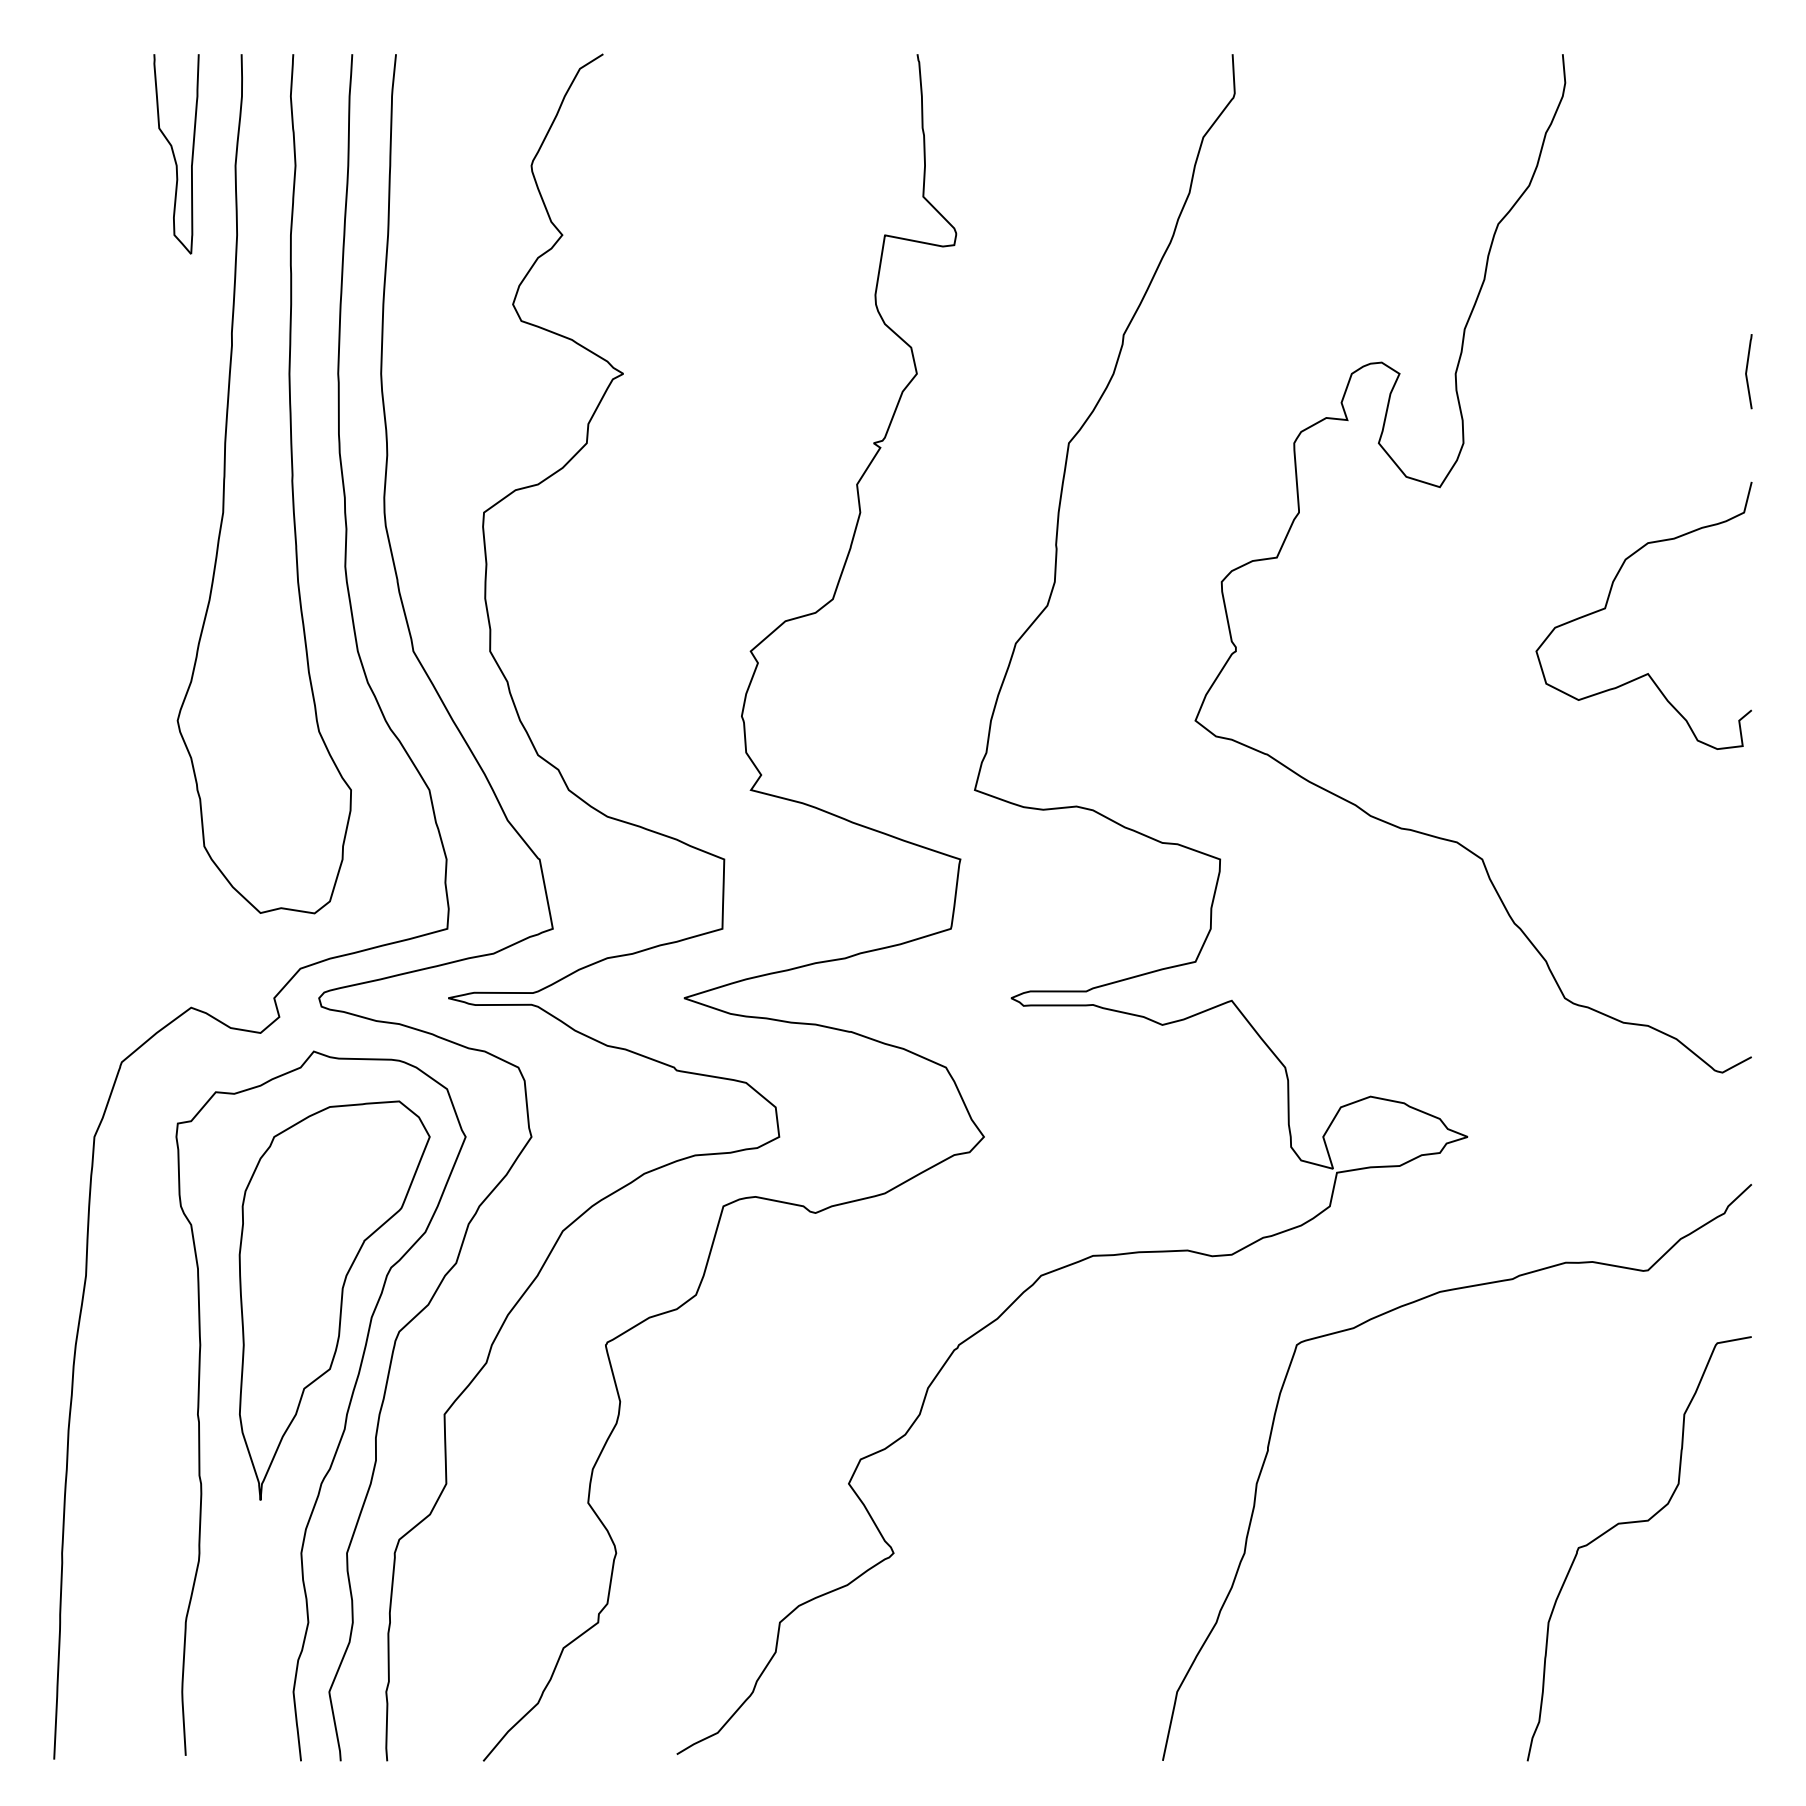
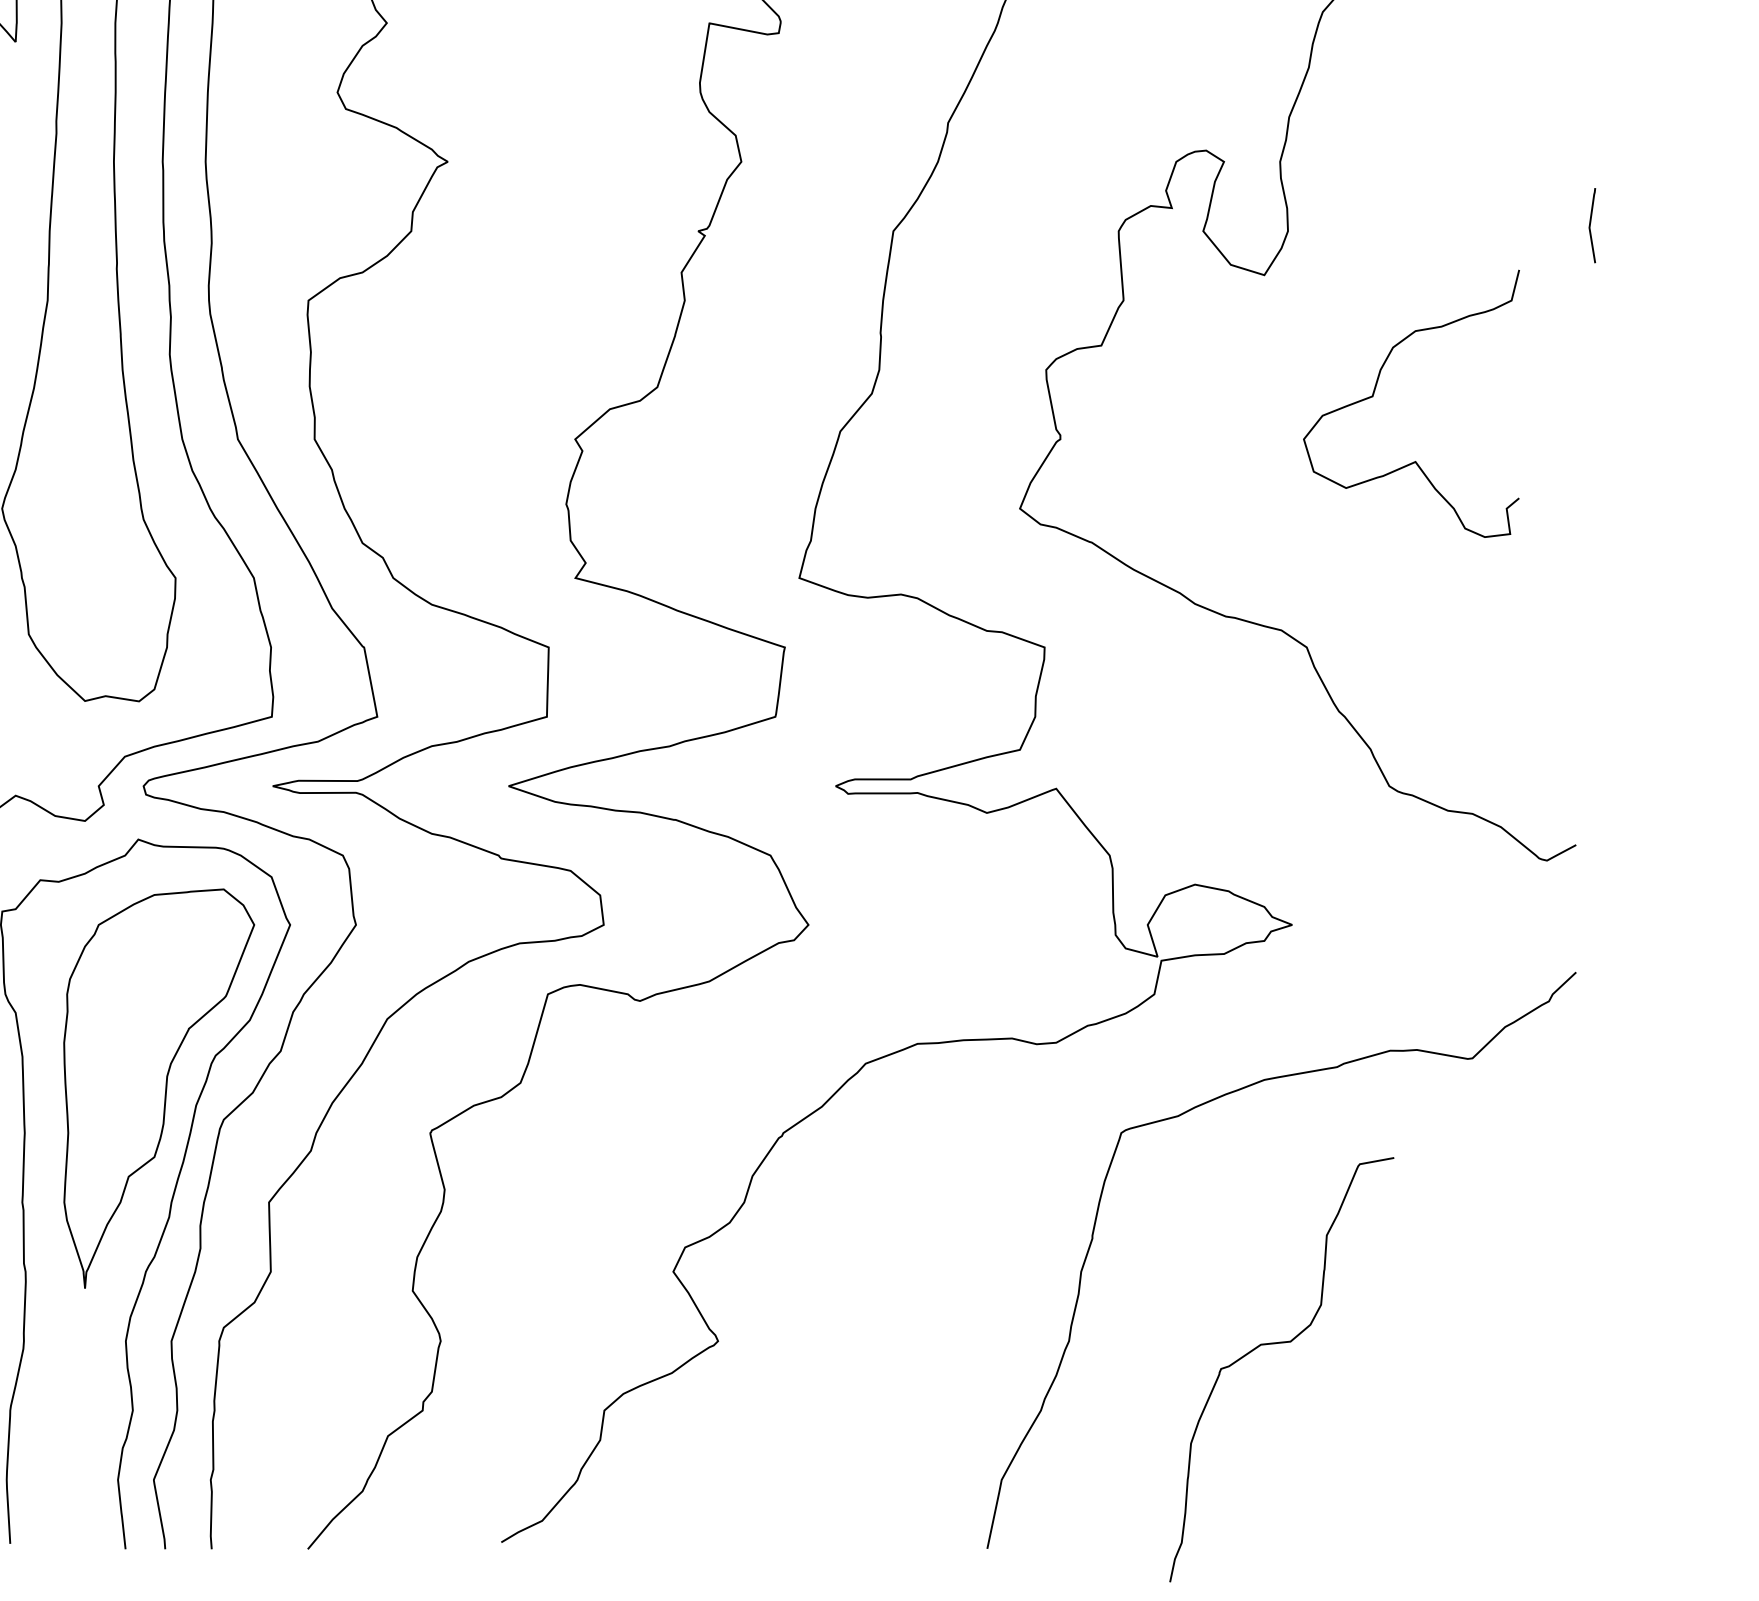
curve: (1747, 371) -> (1590, 225), moved
curve: (1607, 604) -> (1374, 392), moved
curve: (1633, 1523) -> (1275, 1344), moved

